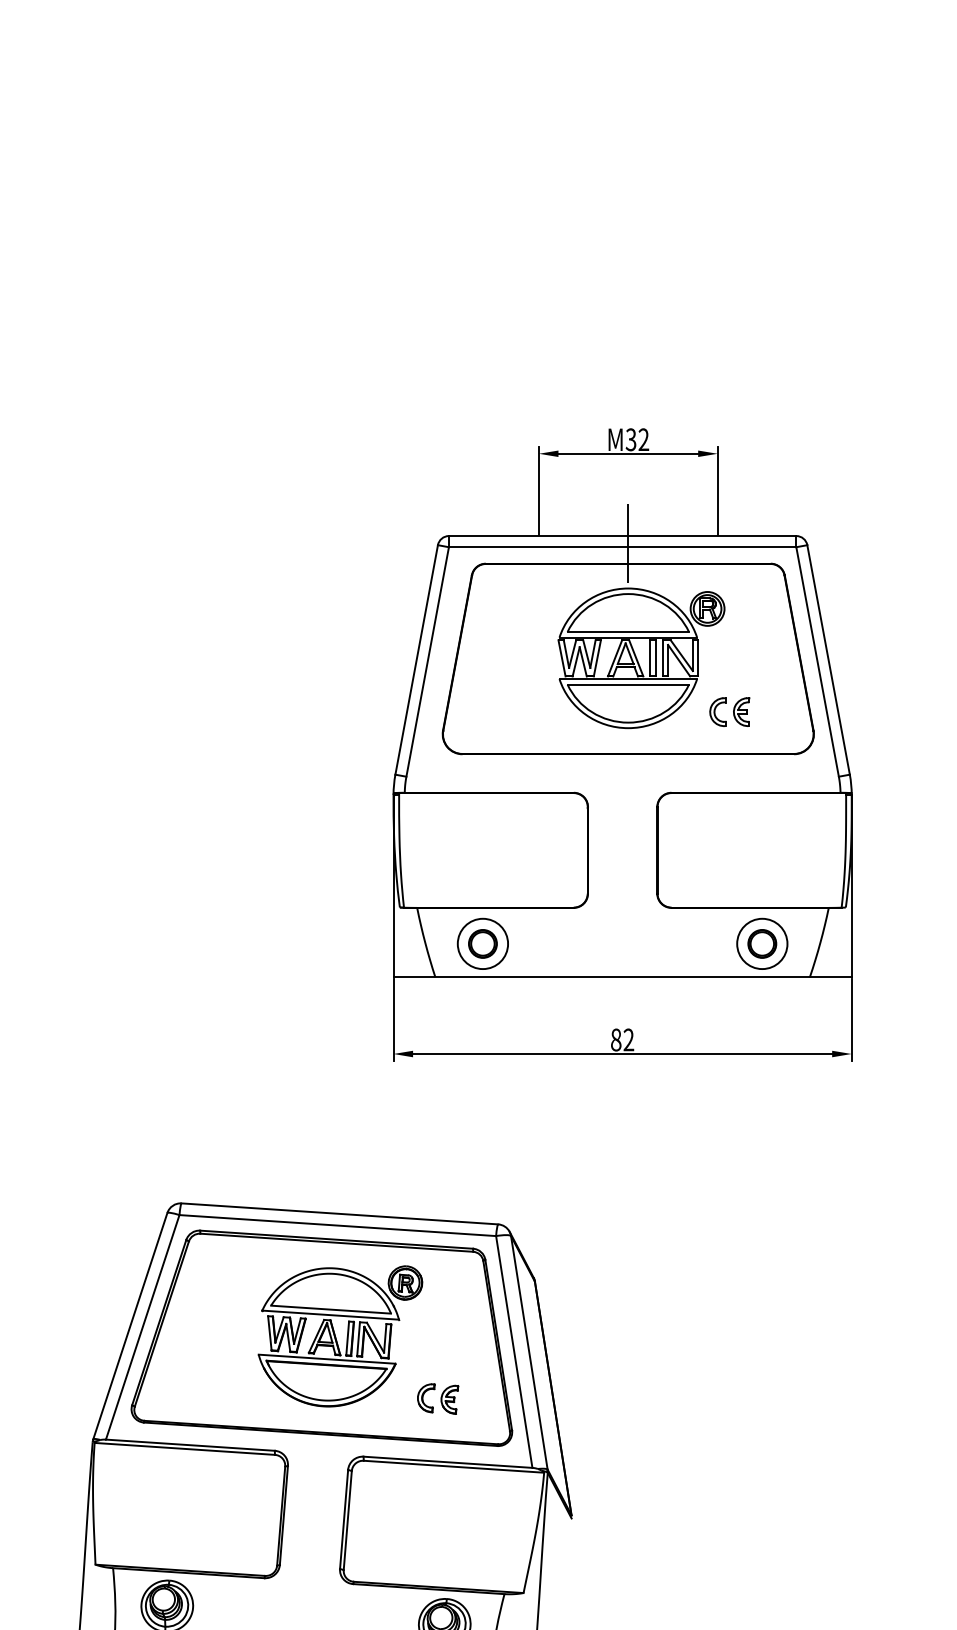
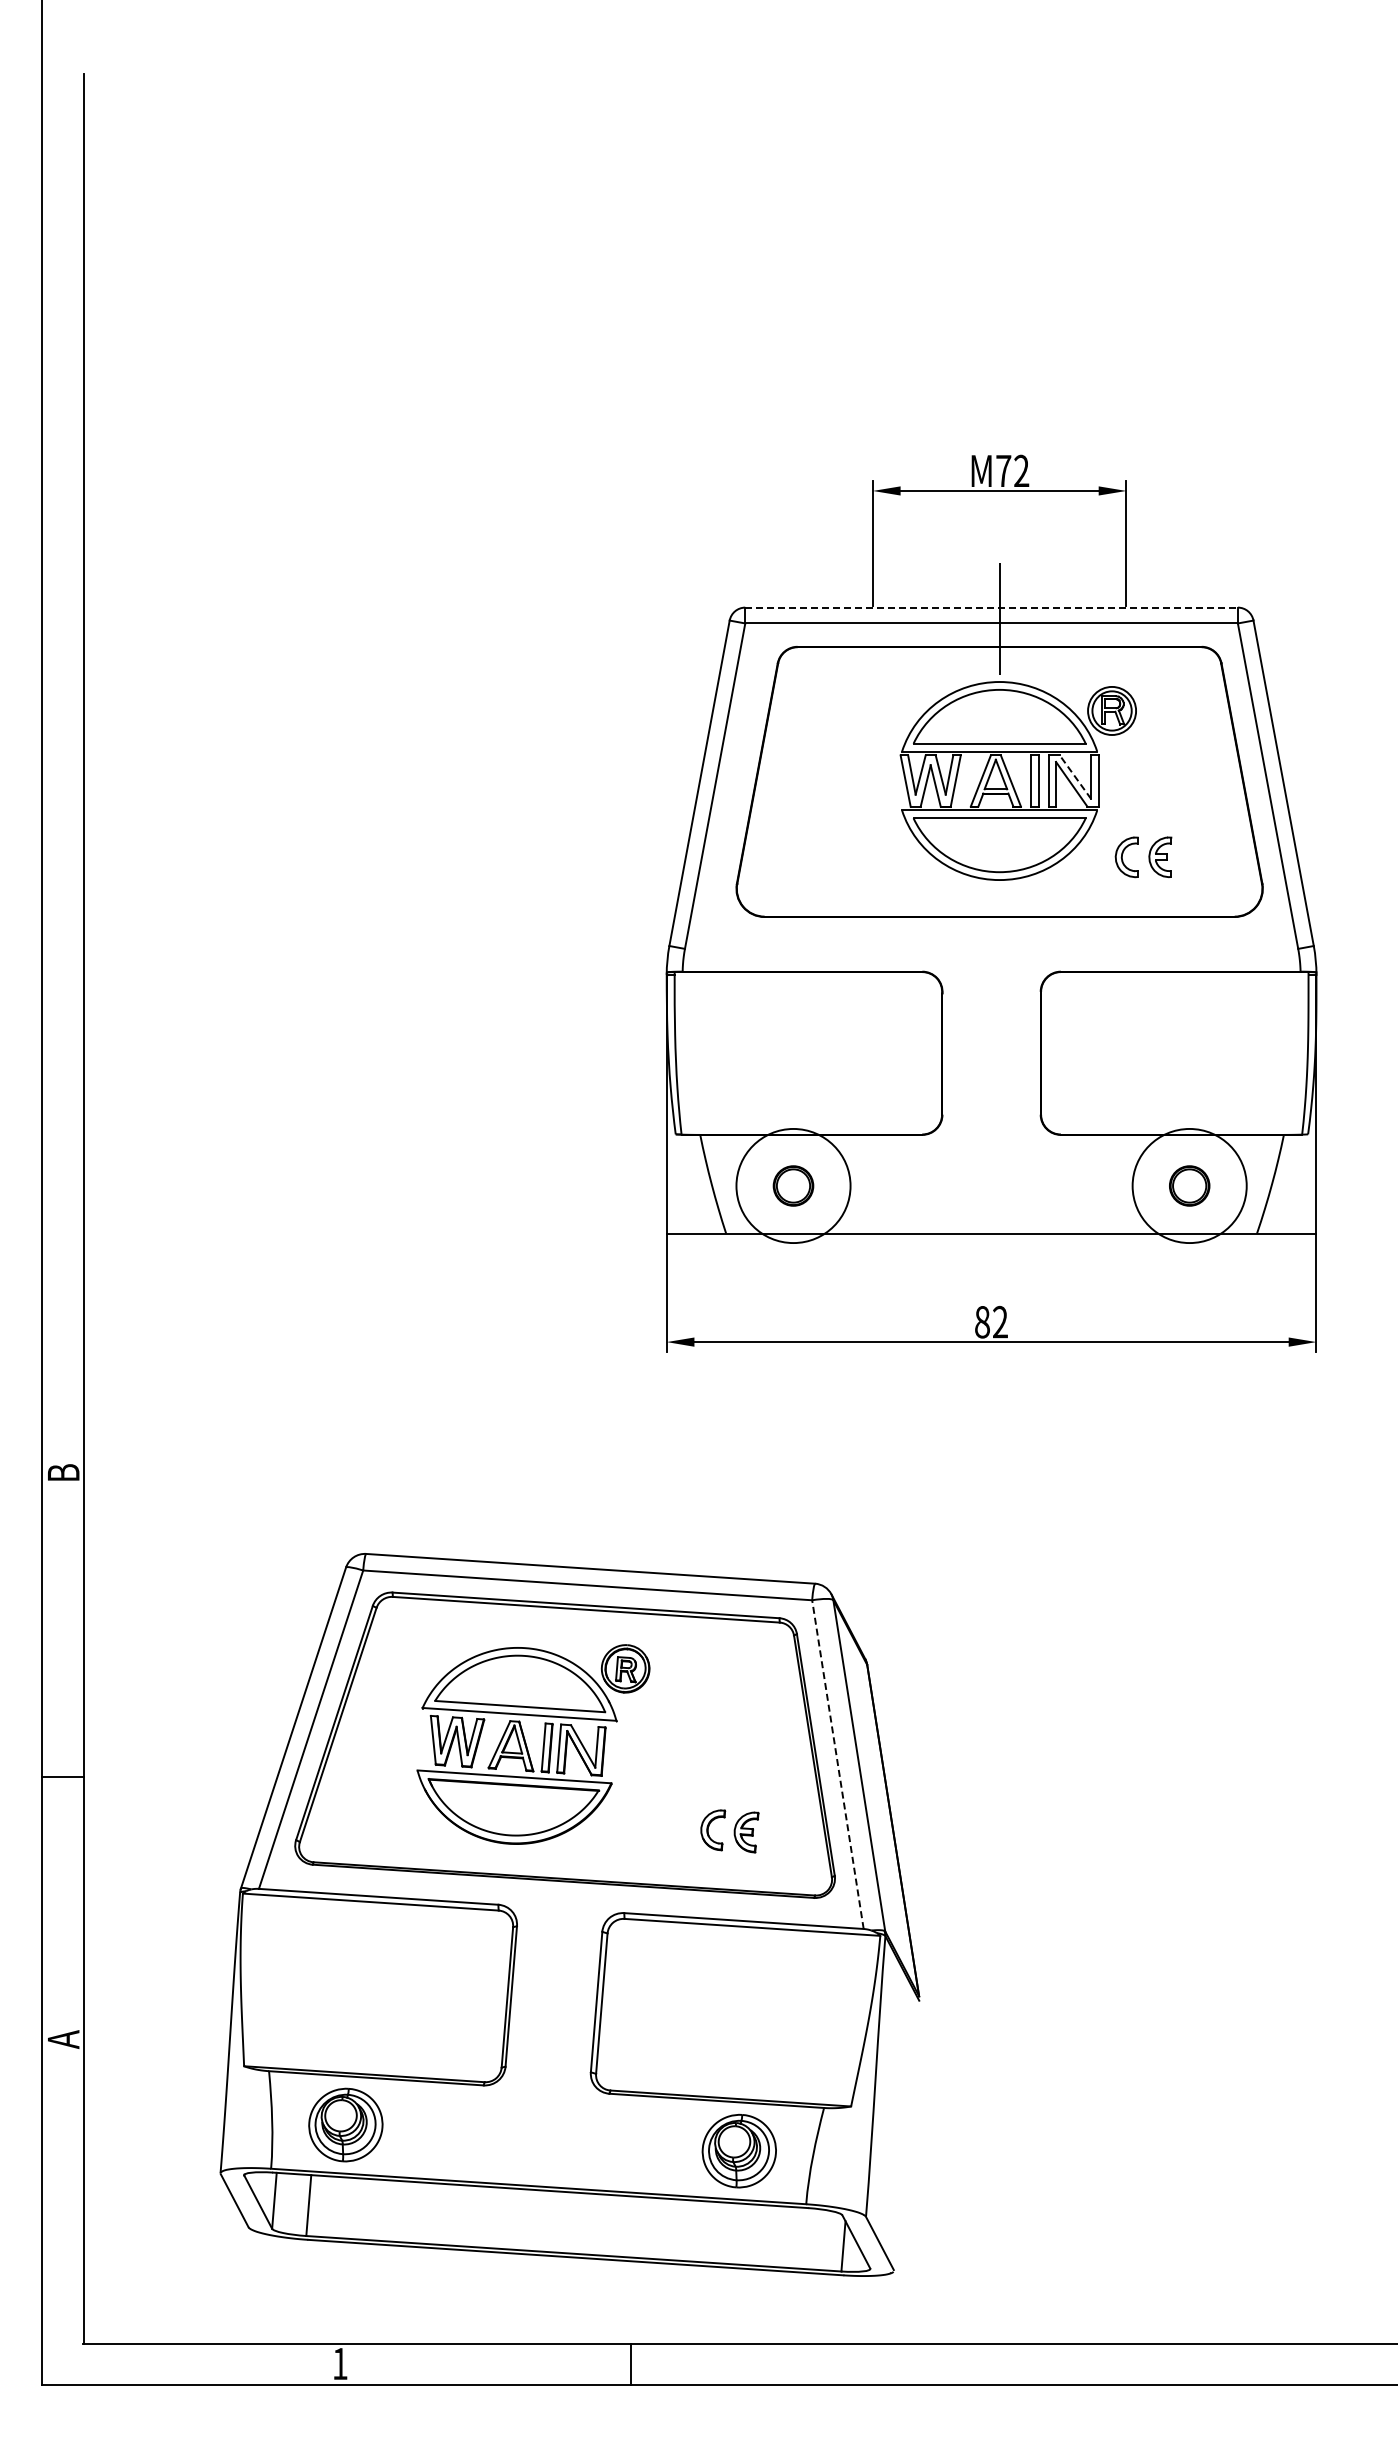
text: (631, 439) -> (1003, 470), M32 -> M72
line: (623, 535) -> (992, 607), solid -> dashed
line: (681, 655) -> (1075, 777), solid -> dashed
circle: (482, 943) -> (793, 1185), size x1.6
circle: (762, 943) -> (1189, 1185), size x1.6
part: (336, 1337) -> (527, 1746), moved
line: (513, 1351) -> (837, 1764), solid -> dashed

